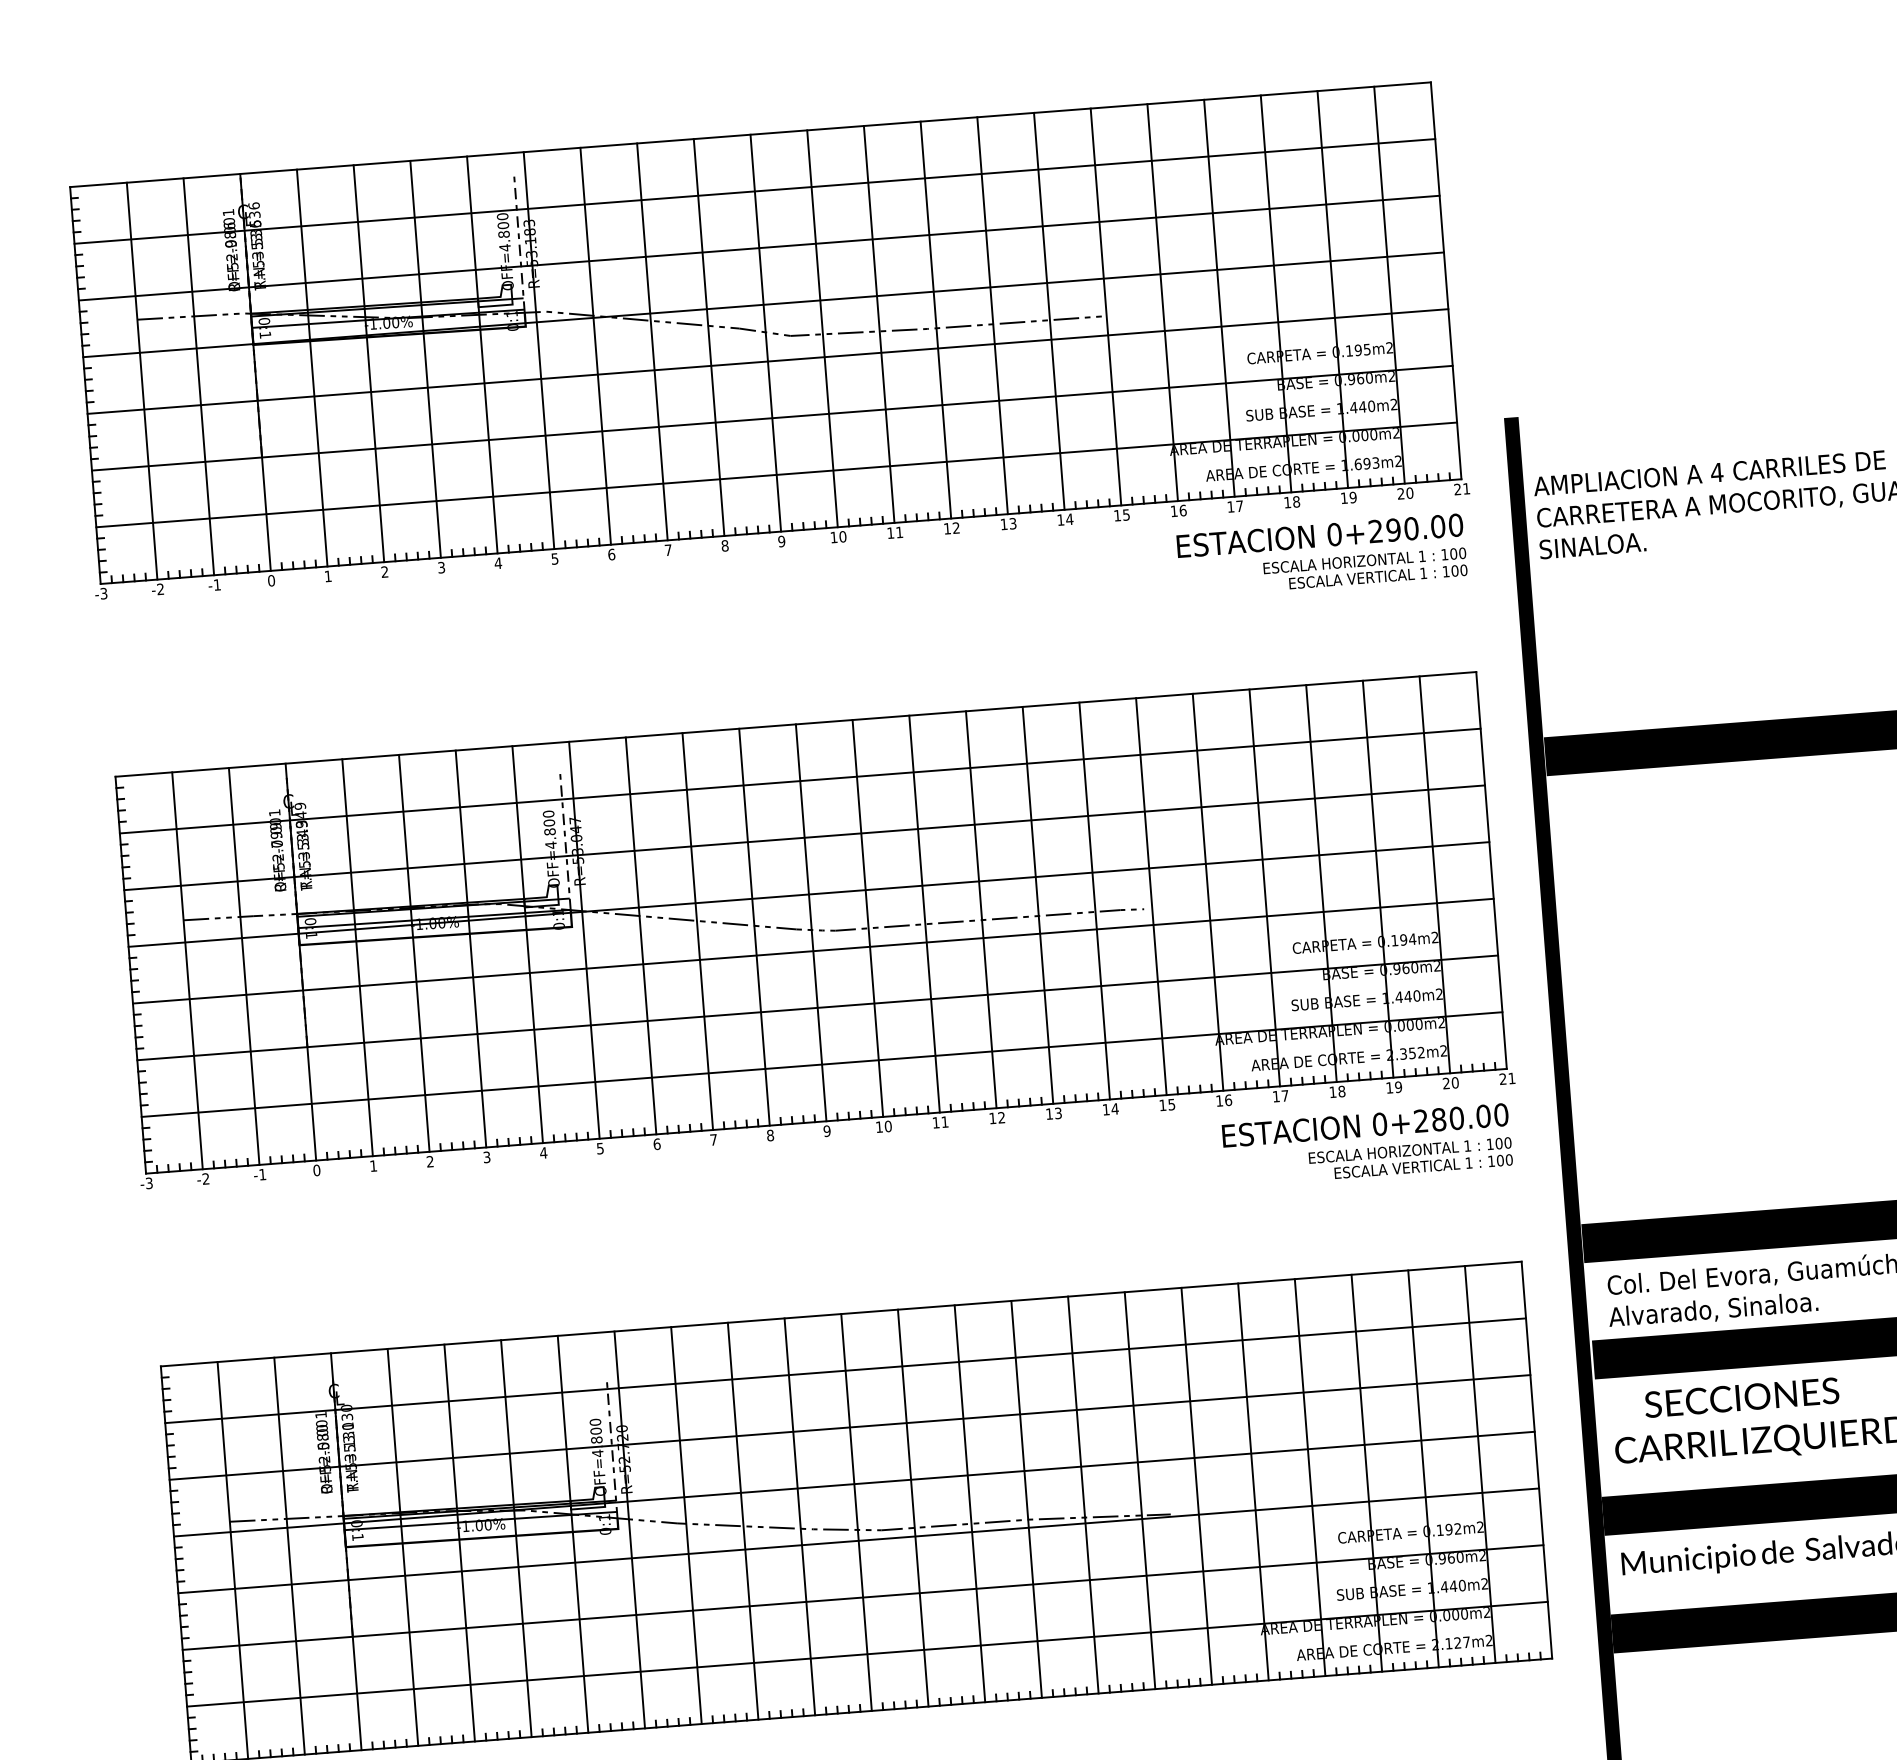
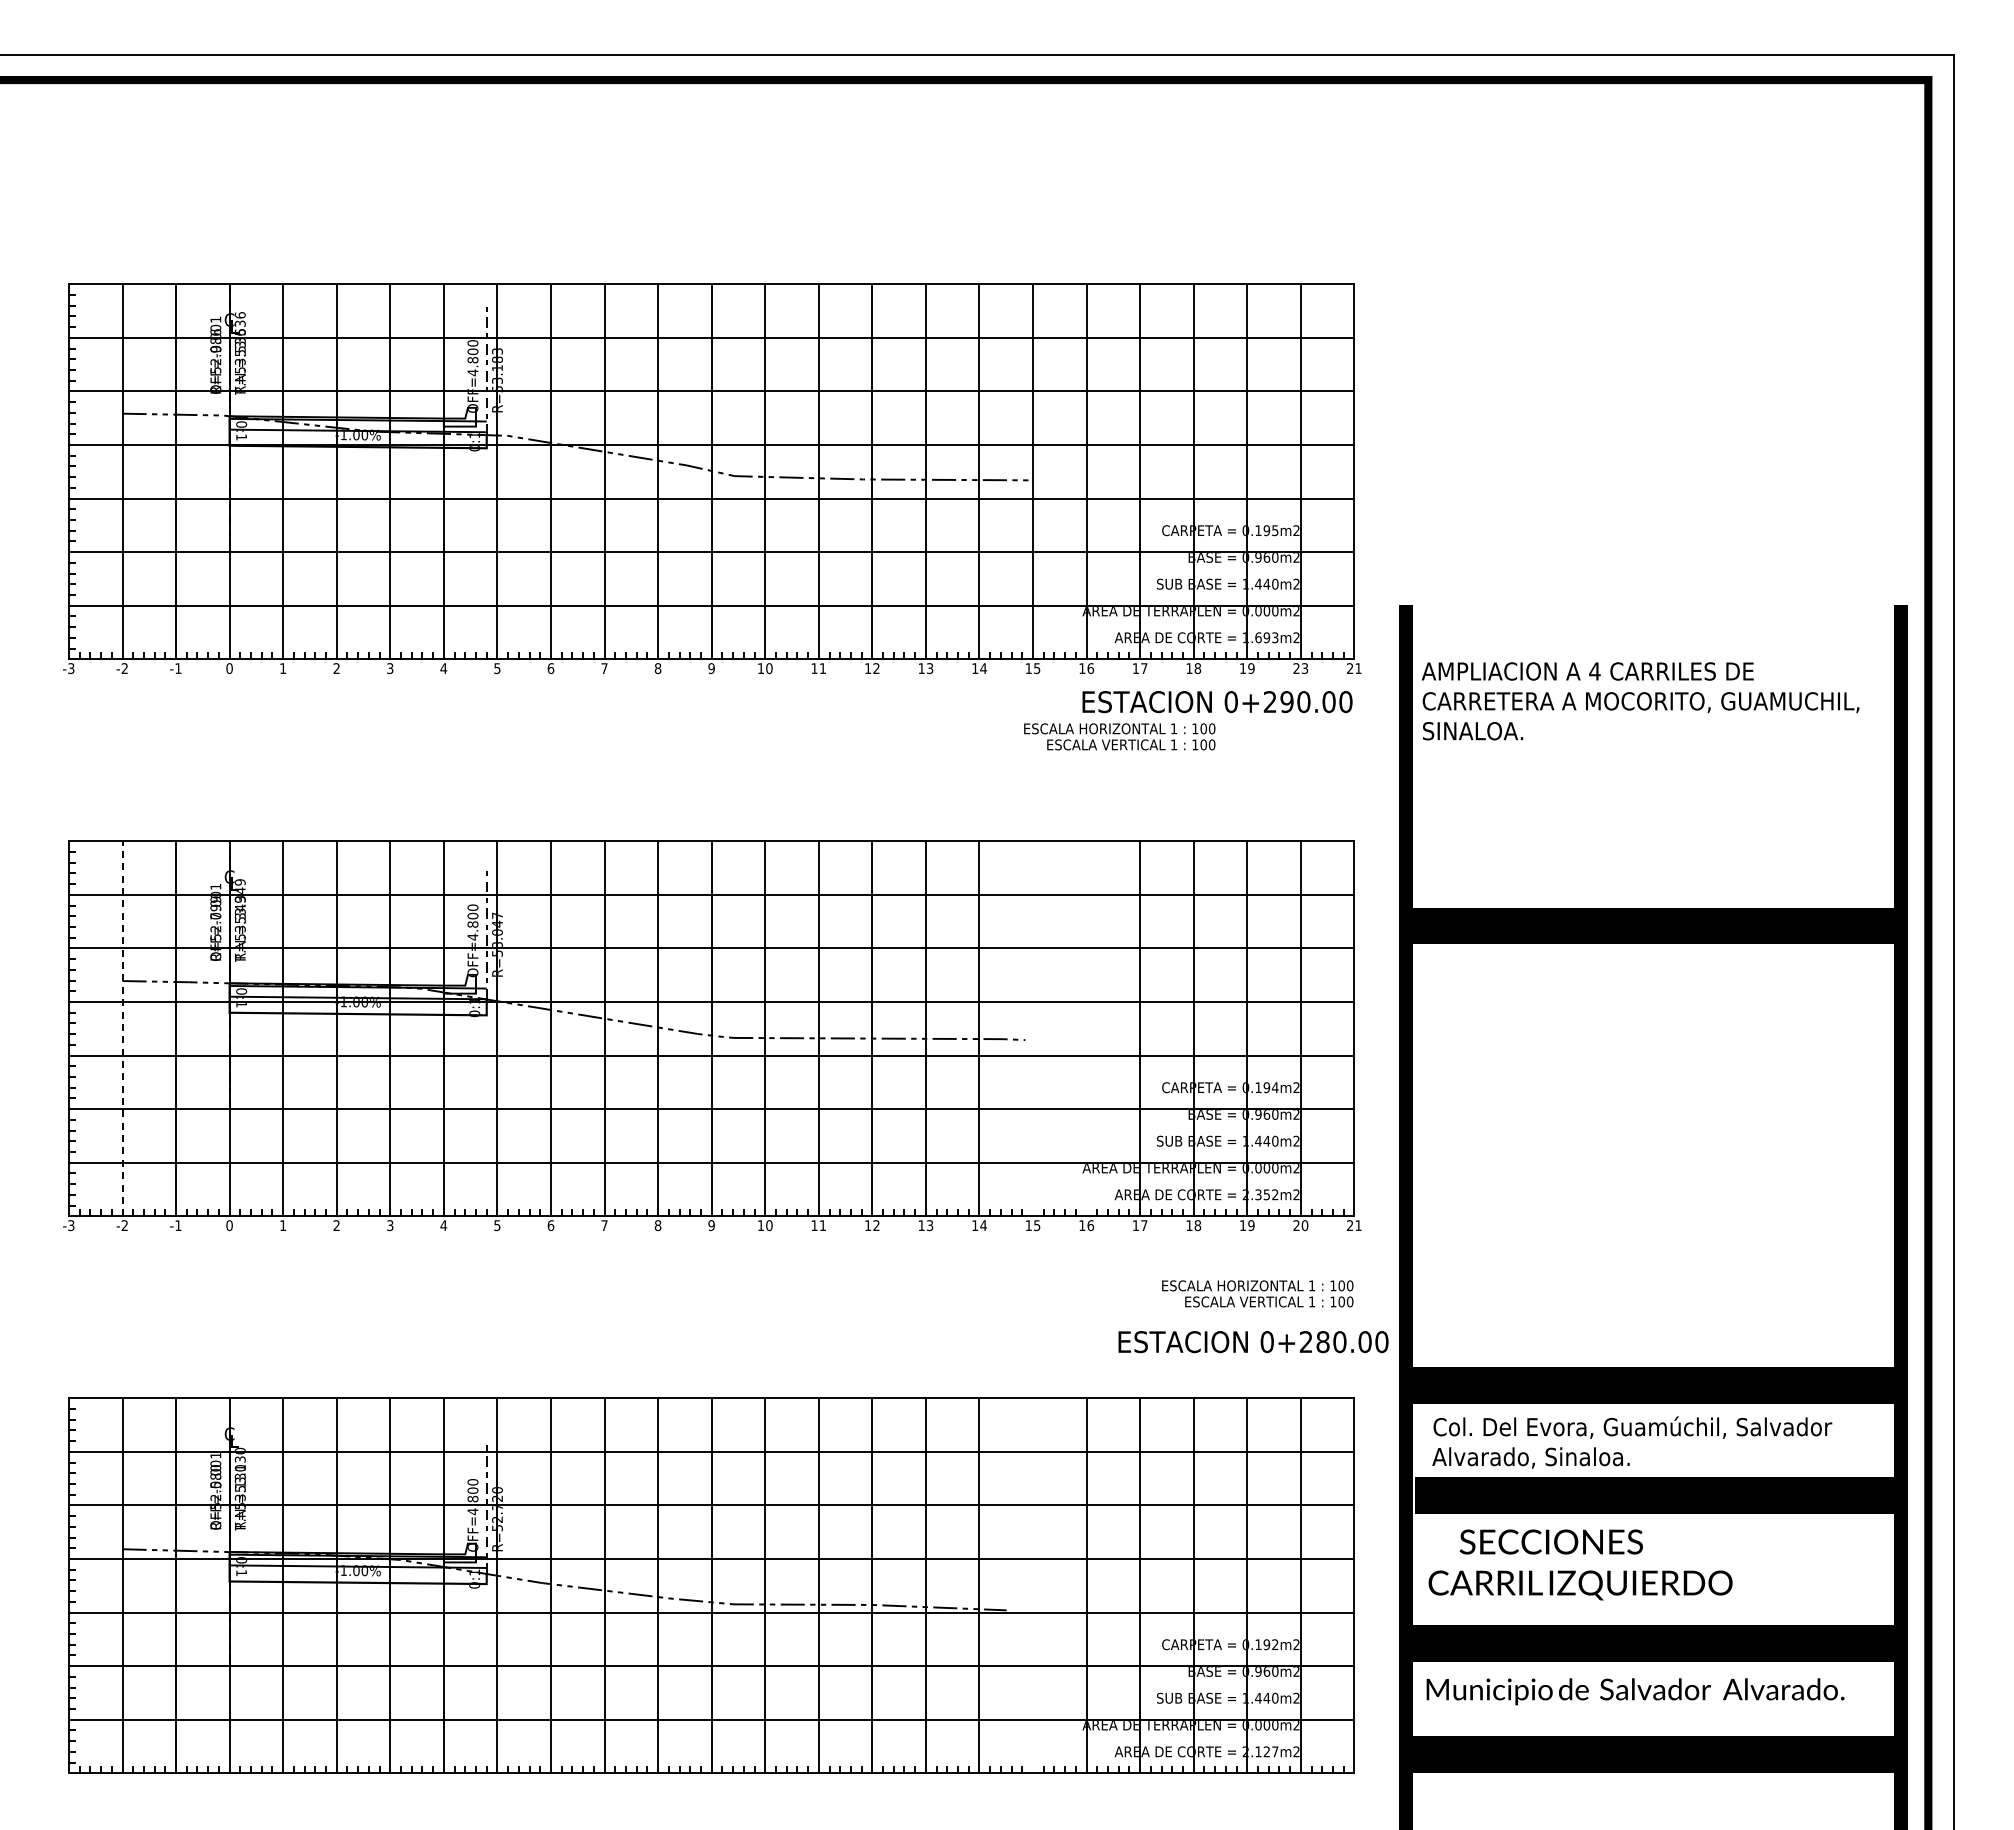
text: (1409, 493) -> (1304, 668), 20 -> 23
text: (1365, 568) -> (1119, 736), moved
line: (1207, 892) -> (1086, 1028), removed
line: (1151, 896) -> (1033, 1028), removed
line: (187, 970) -> (122, 1028), solid -> dashed
text: (1365, 1125) -> (1253, 1342), moved
line: (1197, 1485) -> (1033, 1585), removed

